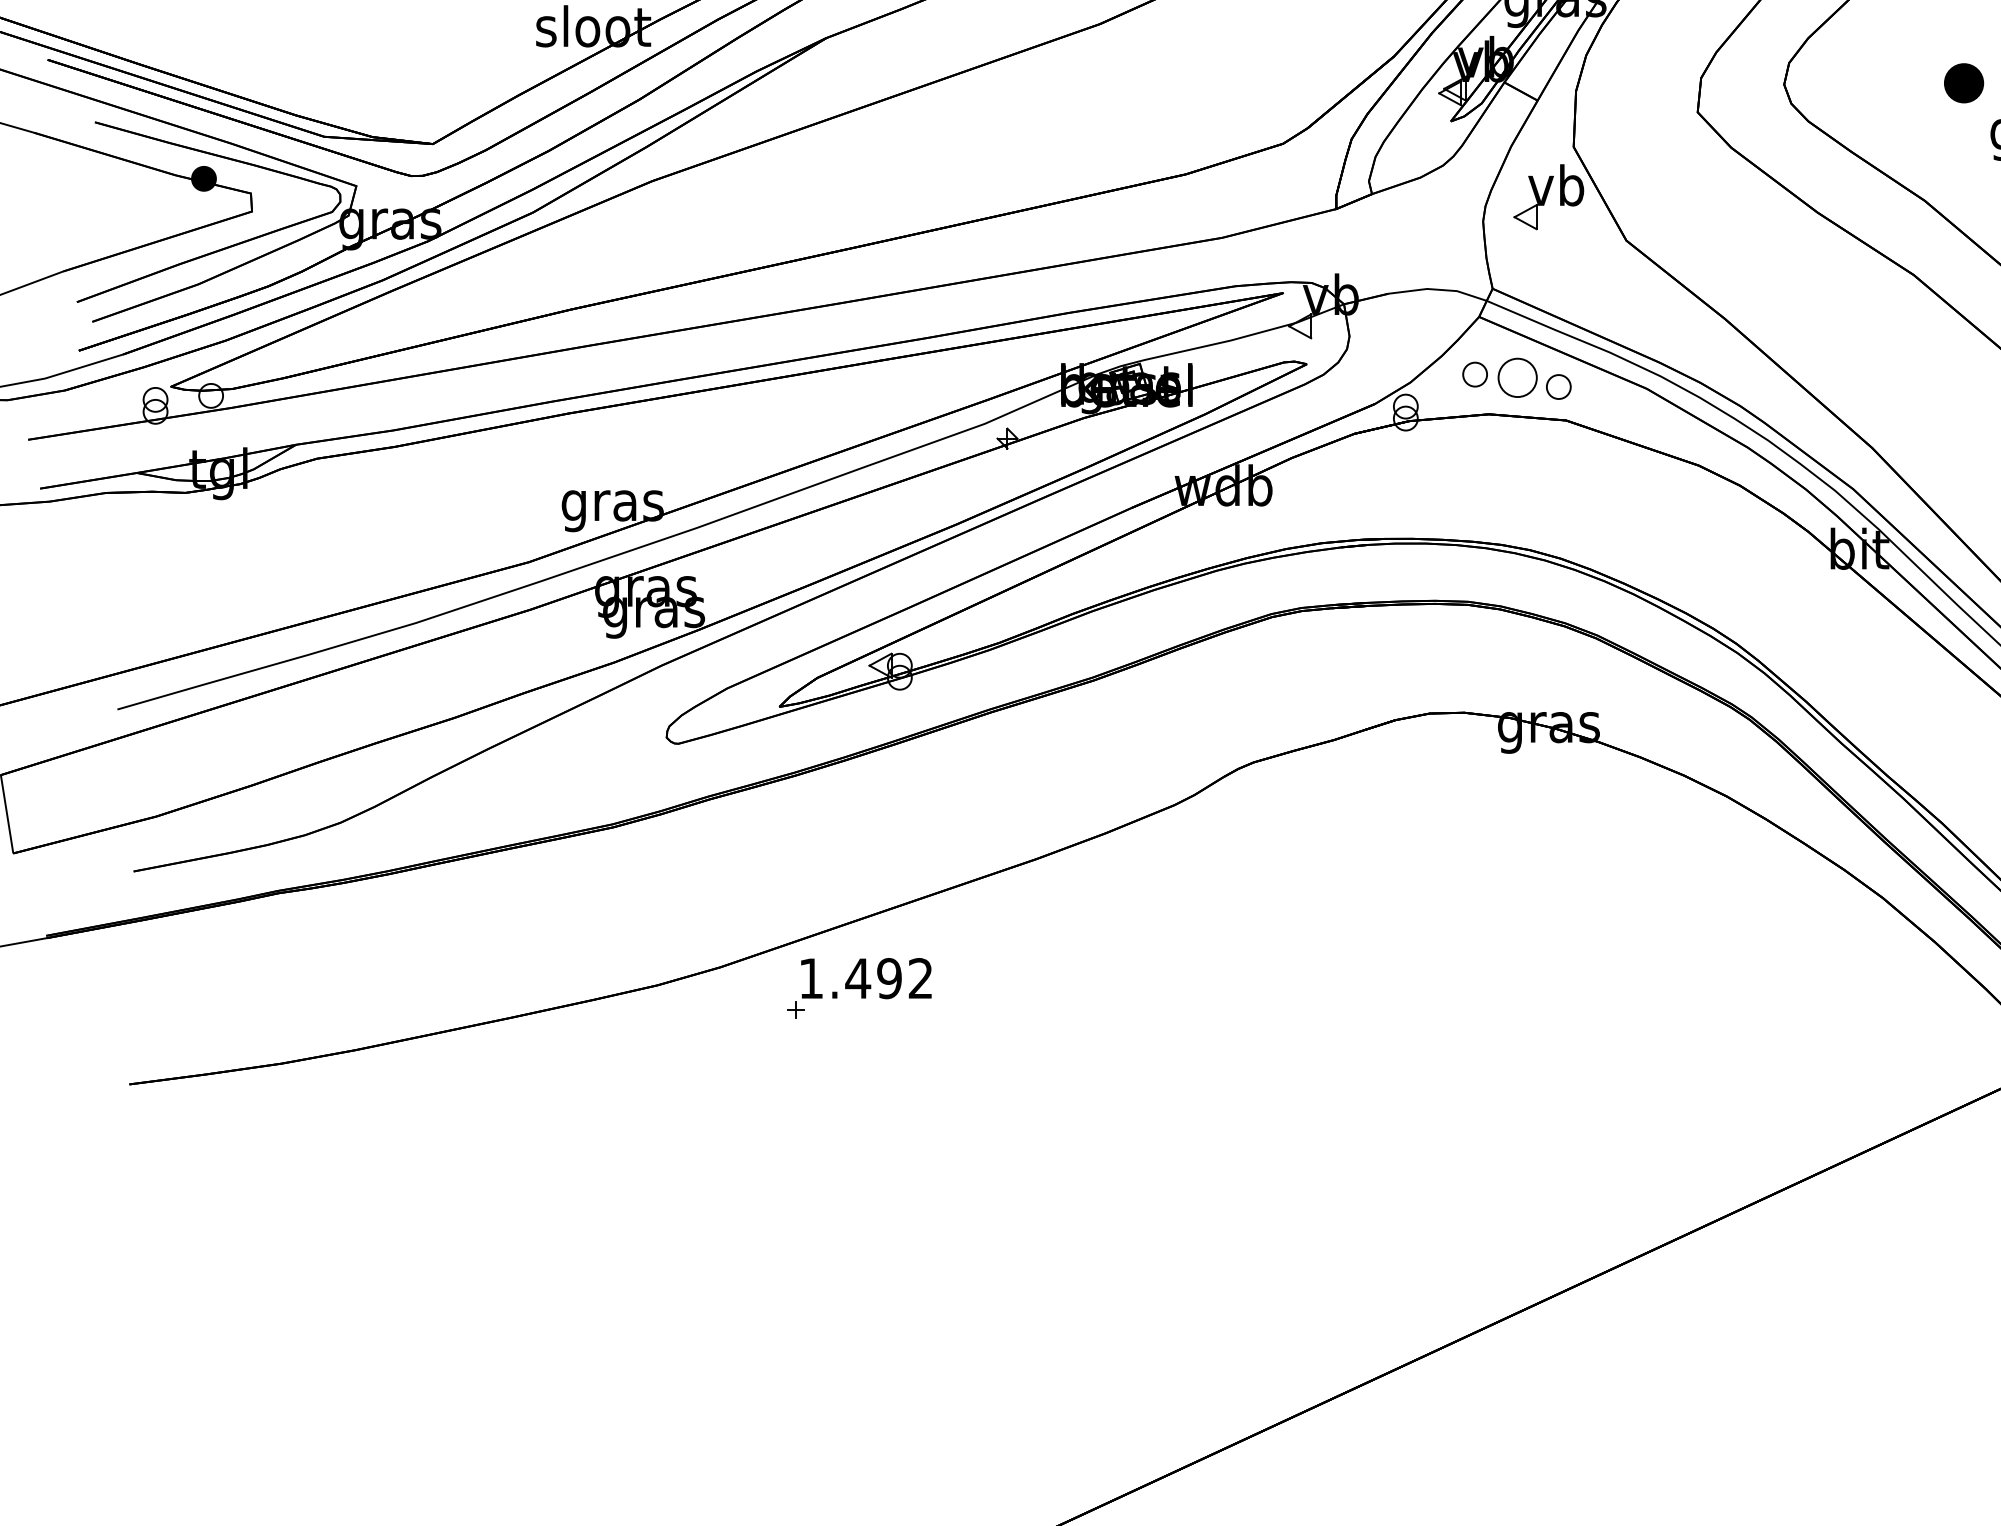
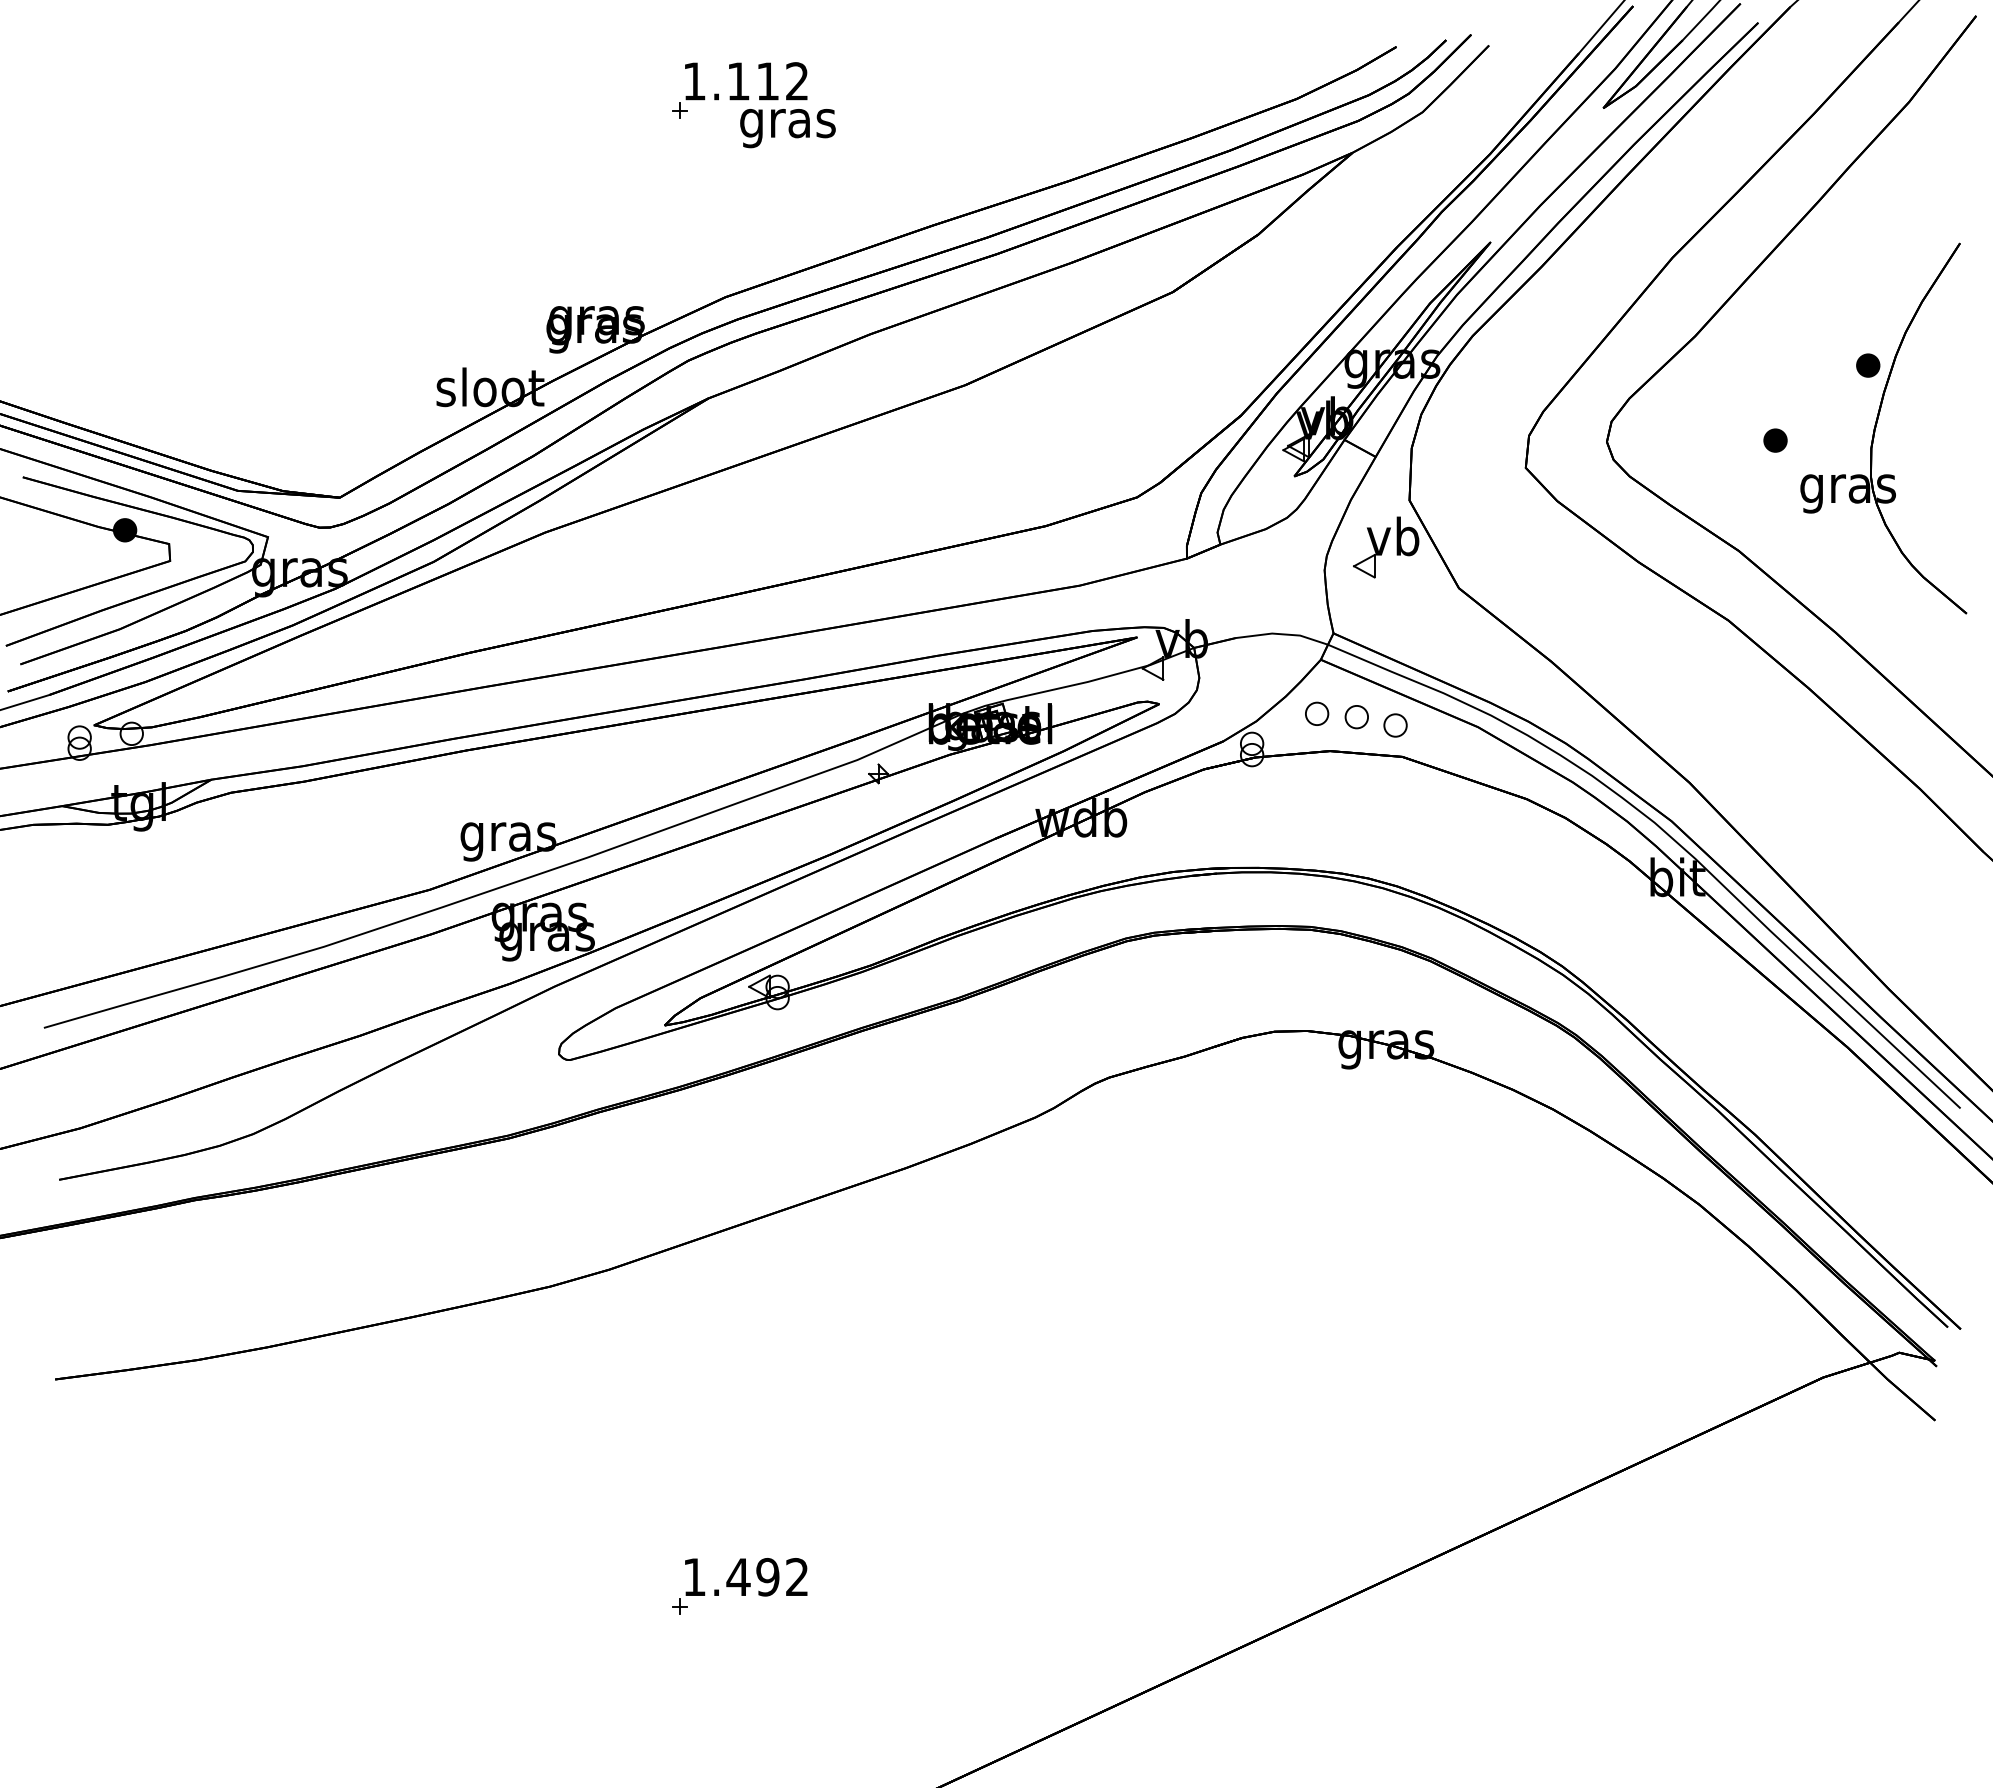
part: (1963, 83) -> (1775, 440), size x0.62
part: (1517, 378) -> (1356, 717), size x0.62
part: (859, 988) -> (739, 1586), moved

